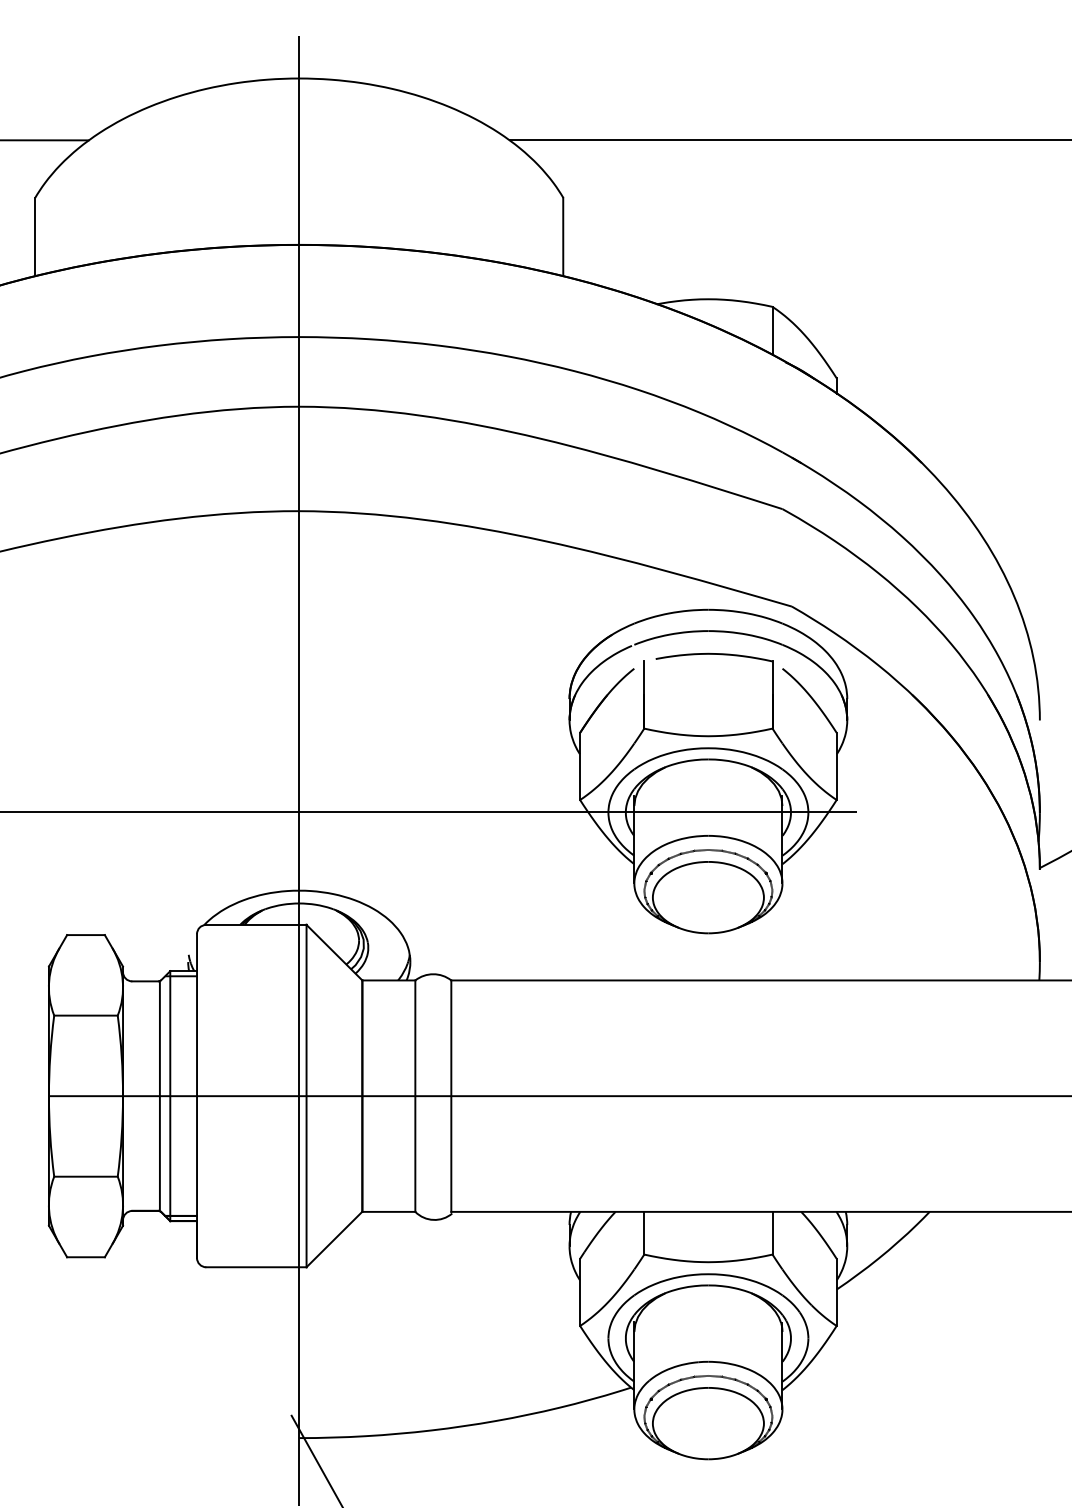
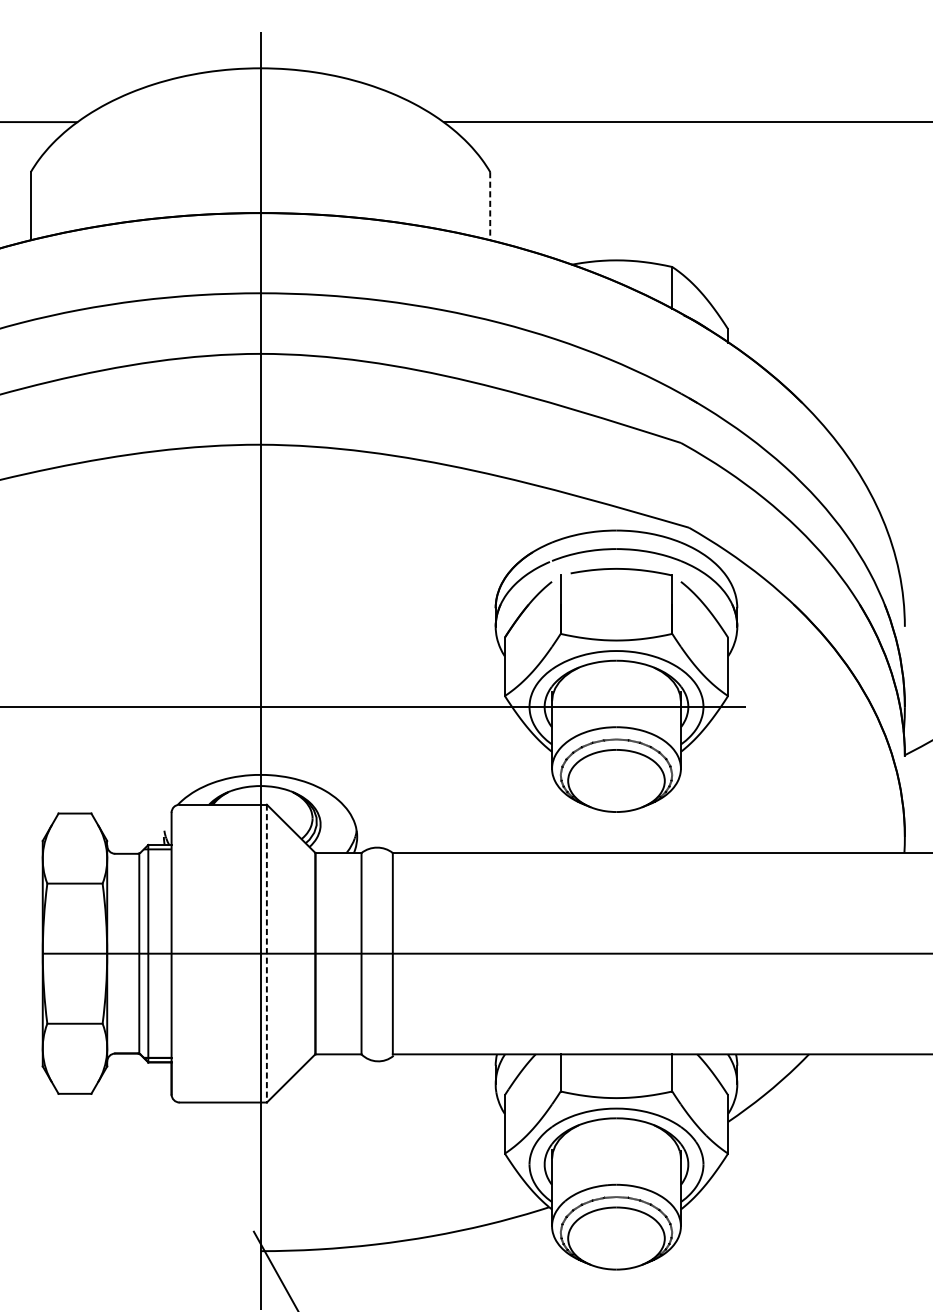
line: (563, 237) -> (490, 206), solid -> dashed
line: (306, 1096) -> (266, 953), solid -> dashed

